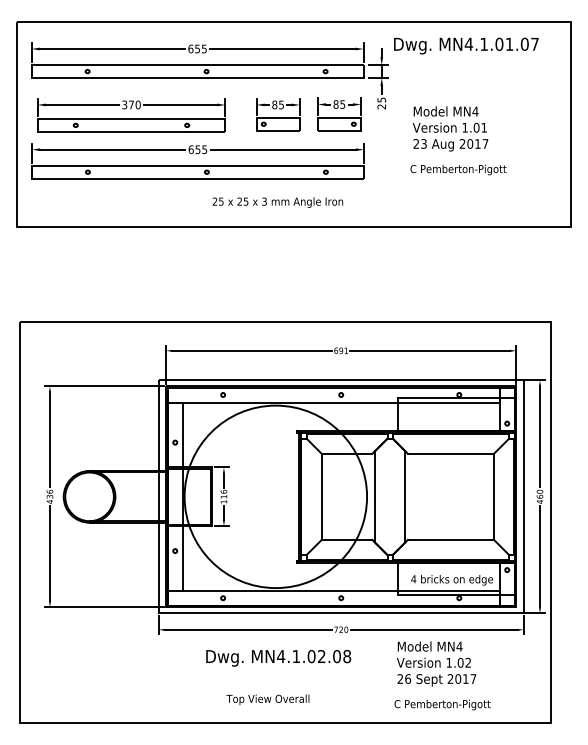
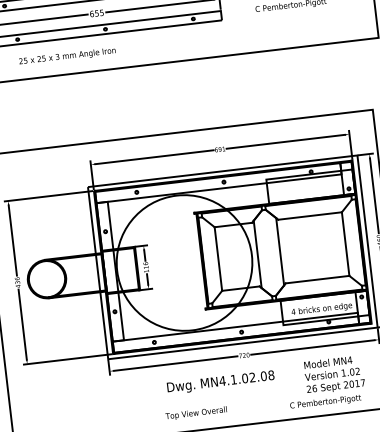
text: (277, 202) -> (67, 56), moved
text: (278, 658) -> (220, 382), moved
text: (436, 663) -> (334, 374), moved

